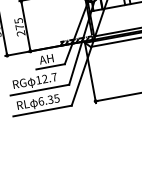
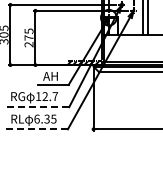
line: (39, 90) -> (37, 107), solid -> dashed
line: (42, 111) -> (36, 129), solid -> dashed

